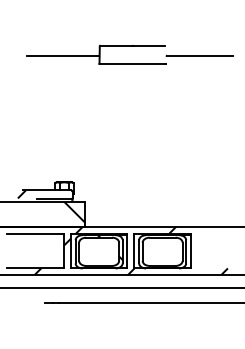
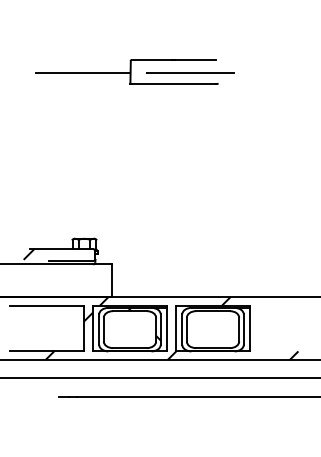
line: (199, 55) -> (190, 72), moved
hatch: (74, 211) -> (97, 277), removed

